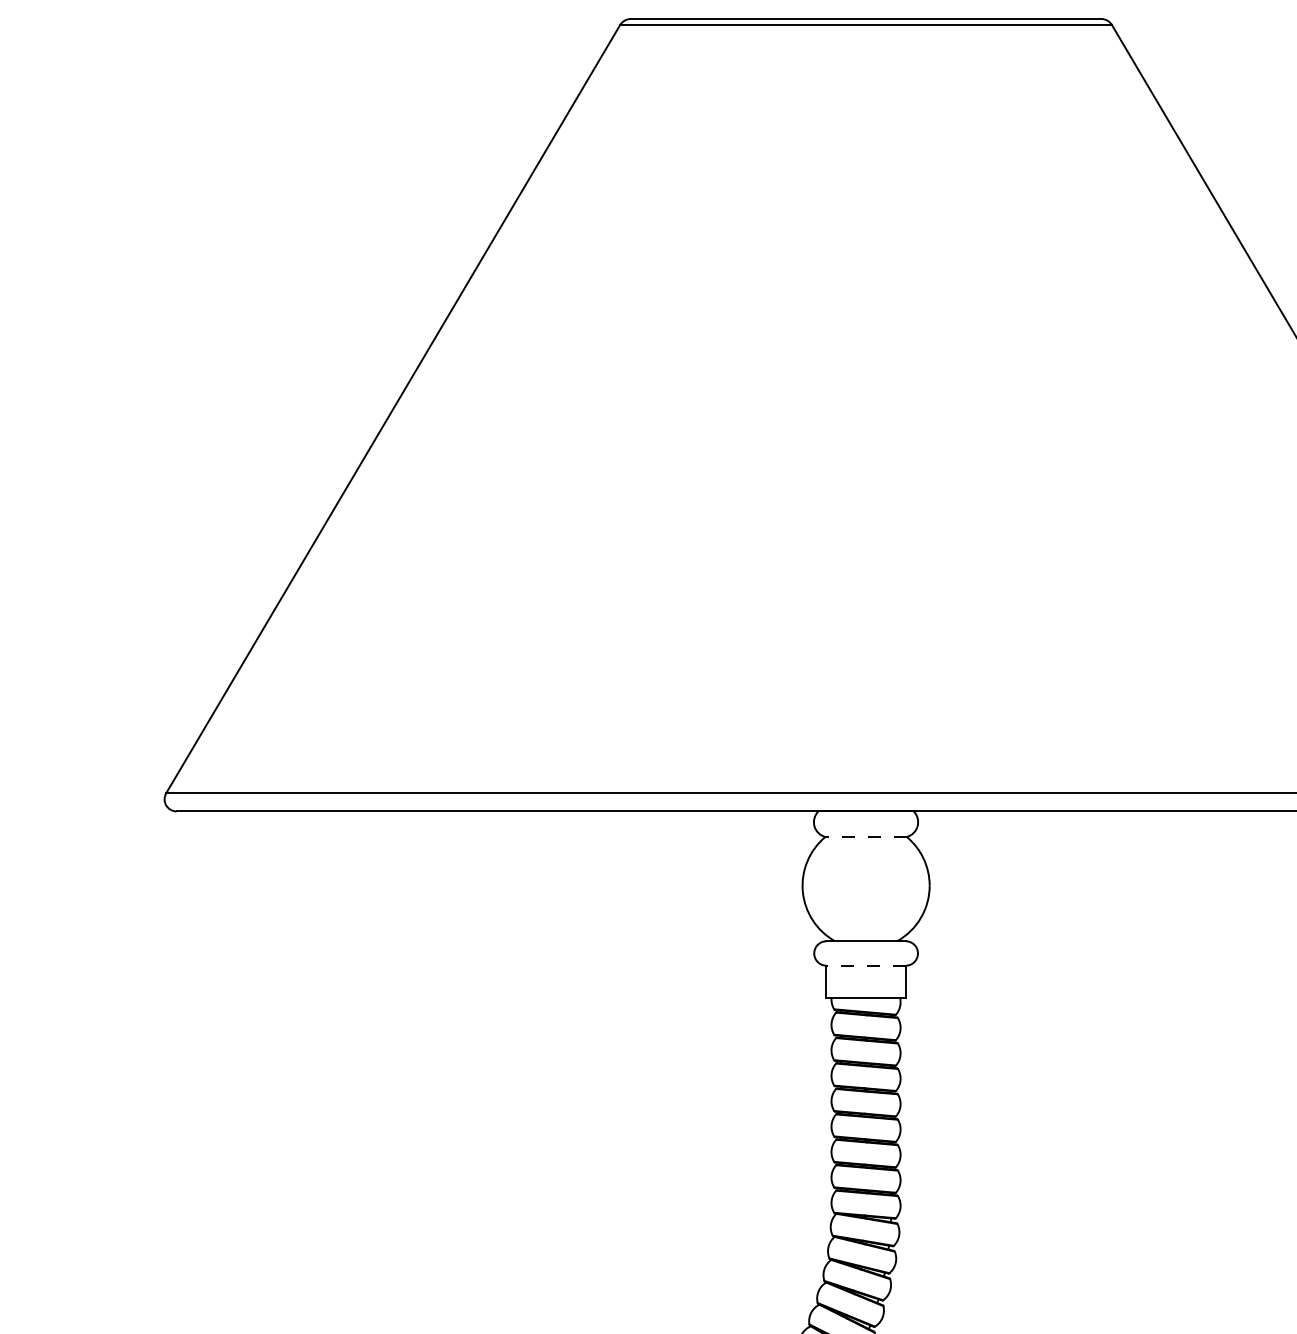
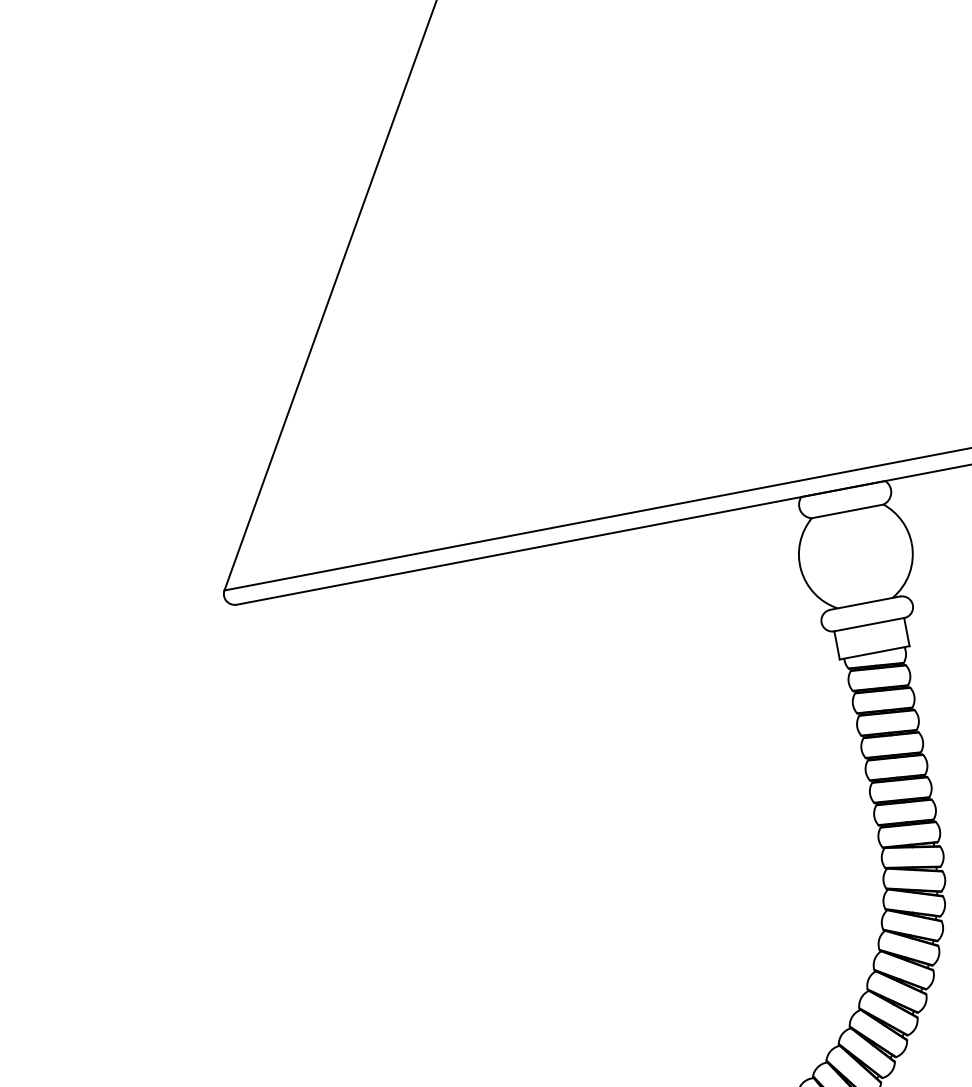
line: (866, 836) -> (847, 510), dashed -> solid
line: (866, 965) -> (869, 624), dashed -> solid

